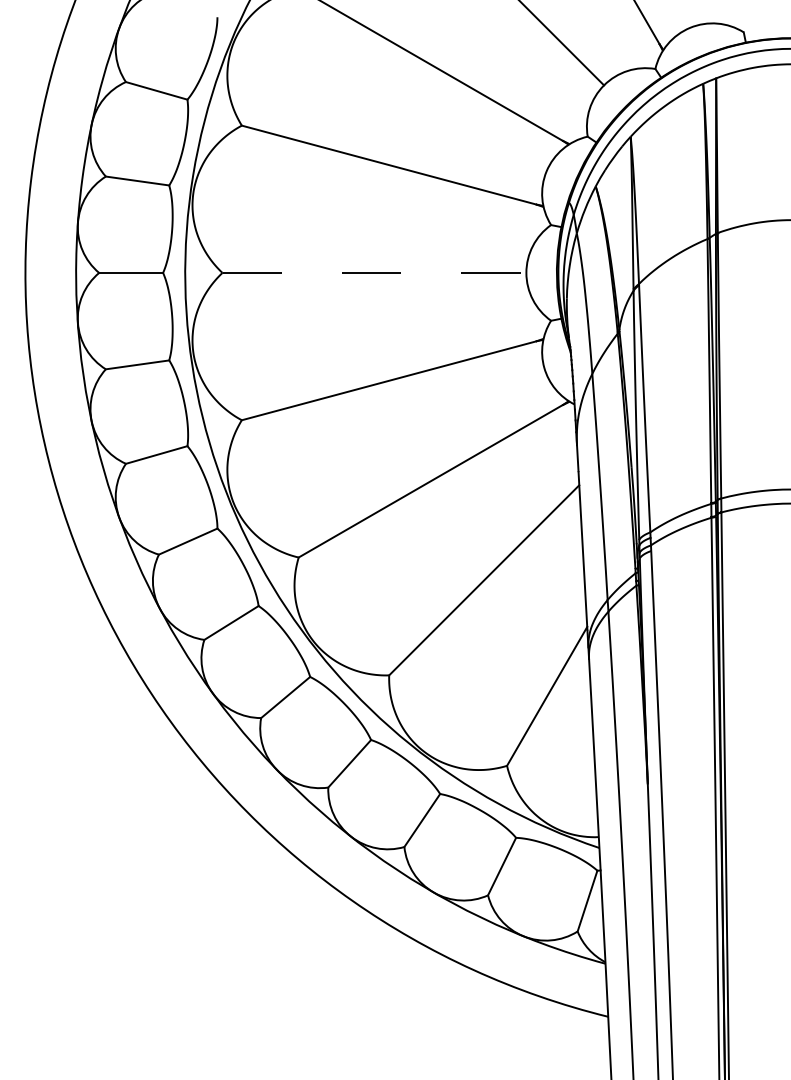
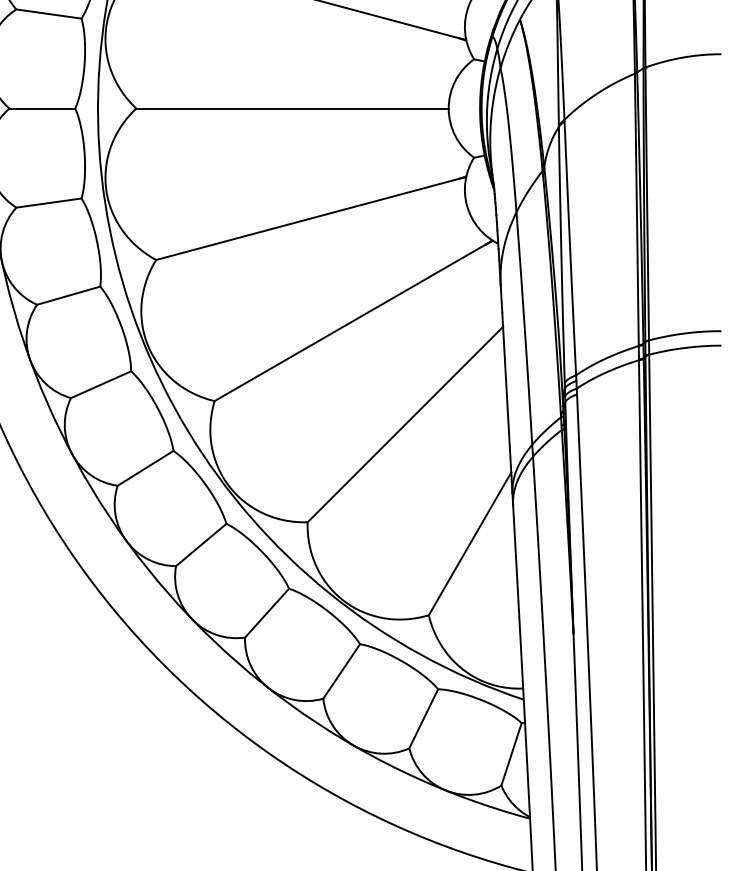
line: (374, 272) -> (292, 108), dashed -> solid

